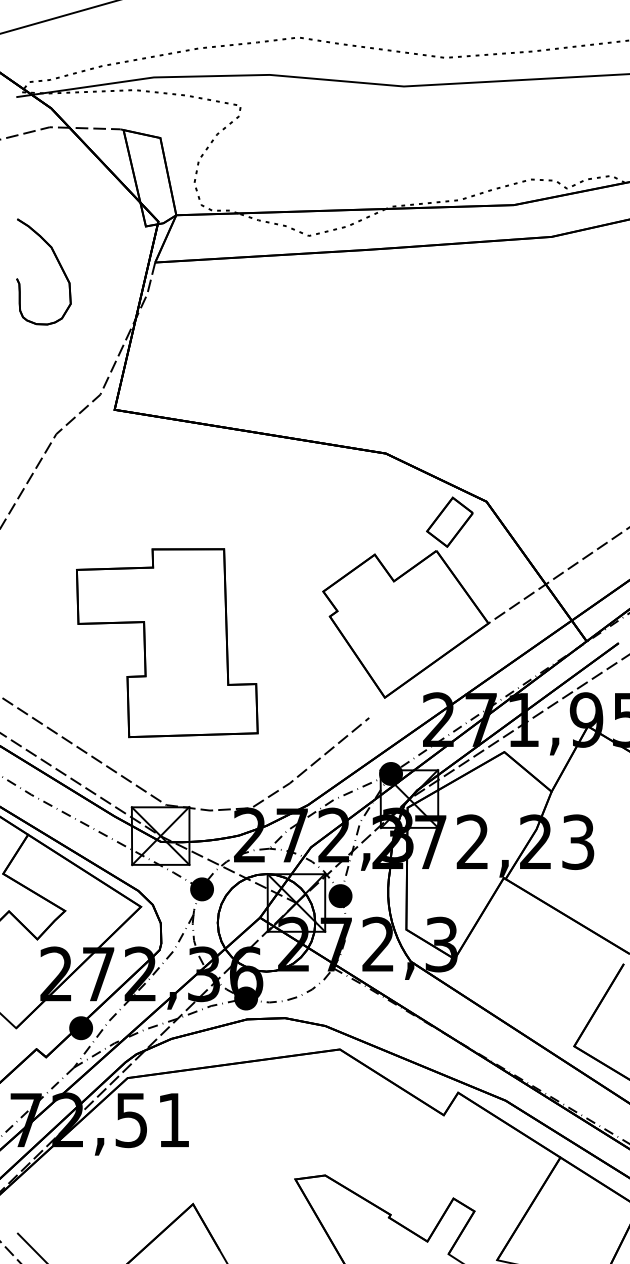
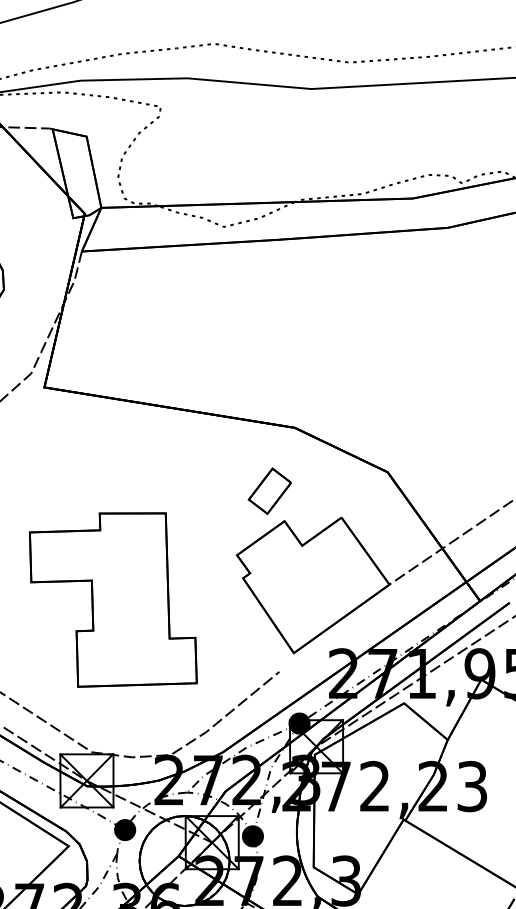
part: (449, 521) -> (269, 490), moved
part: (167, 643) -> (113, 600), moved

